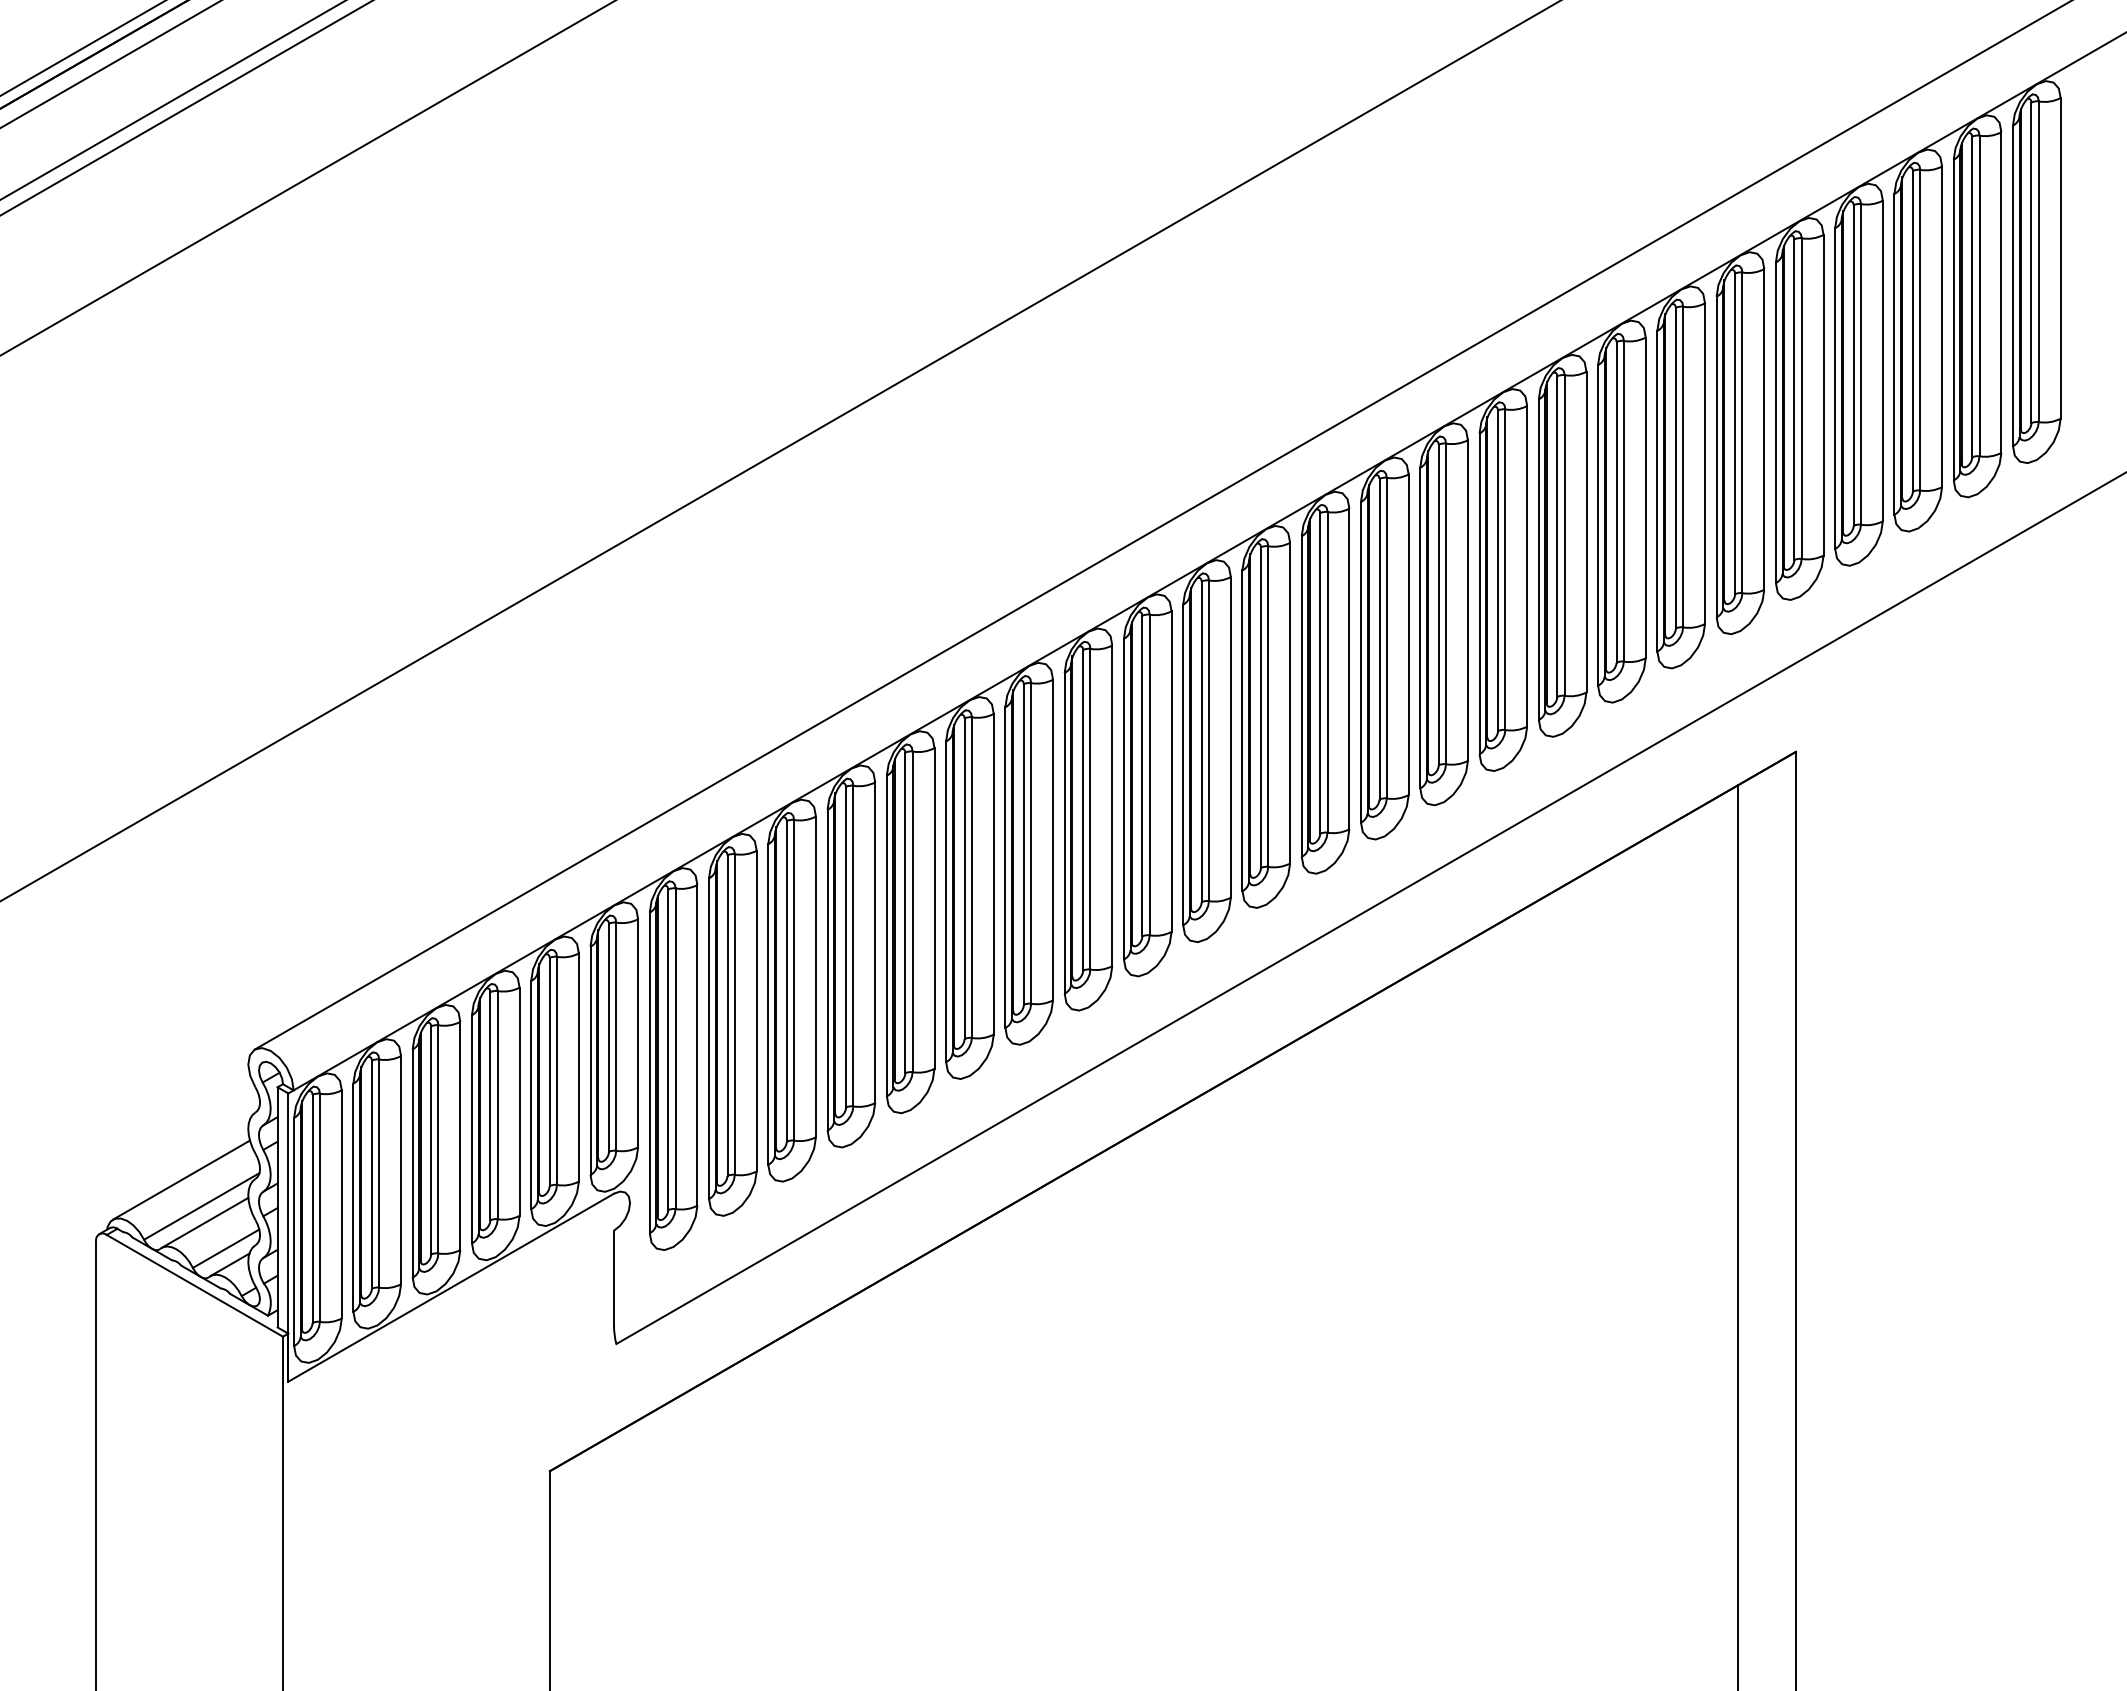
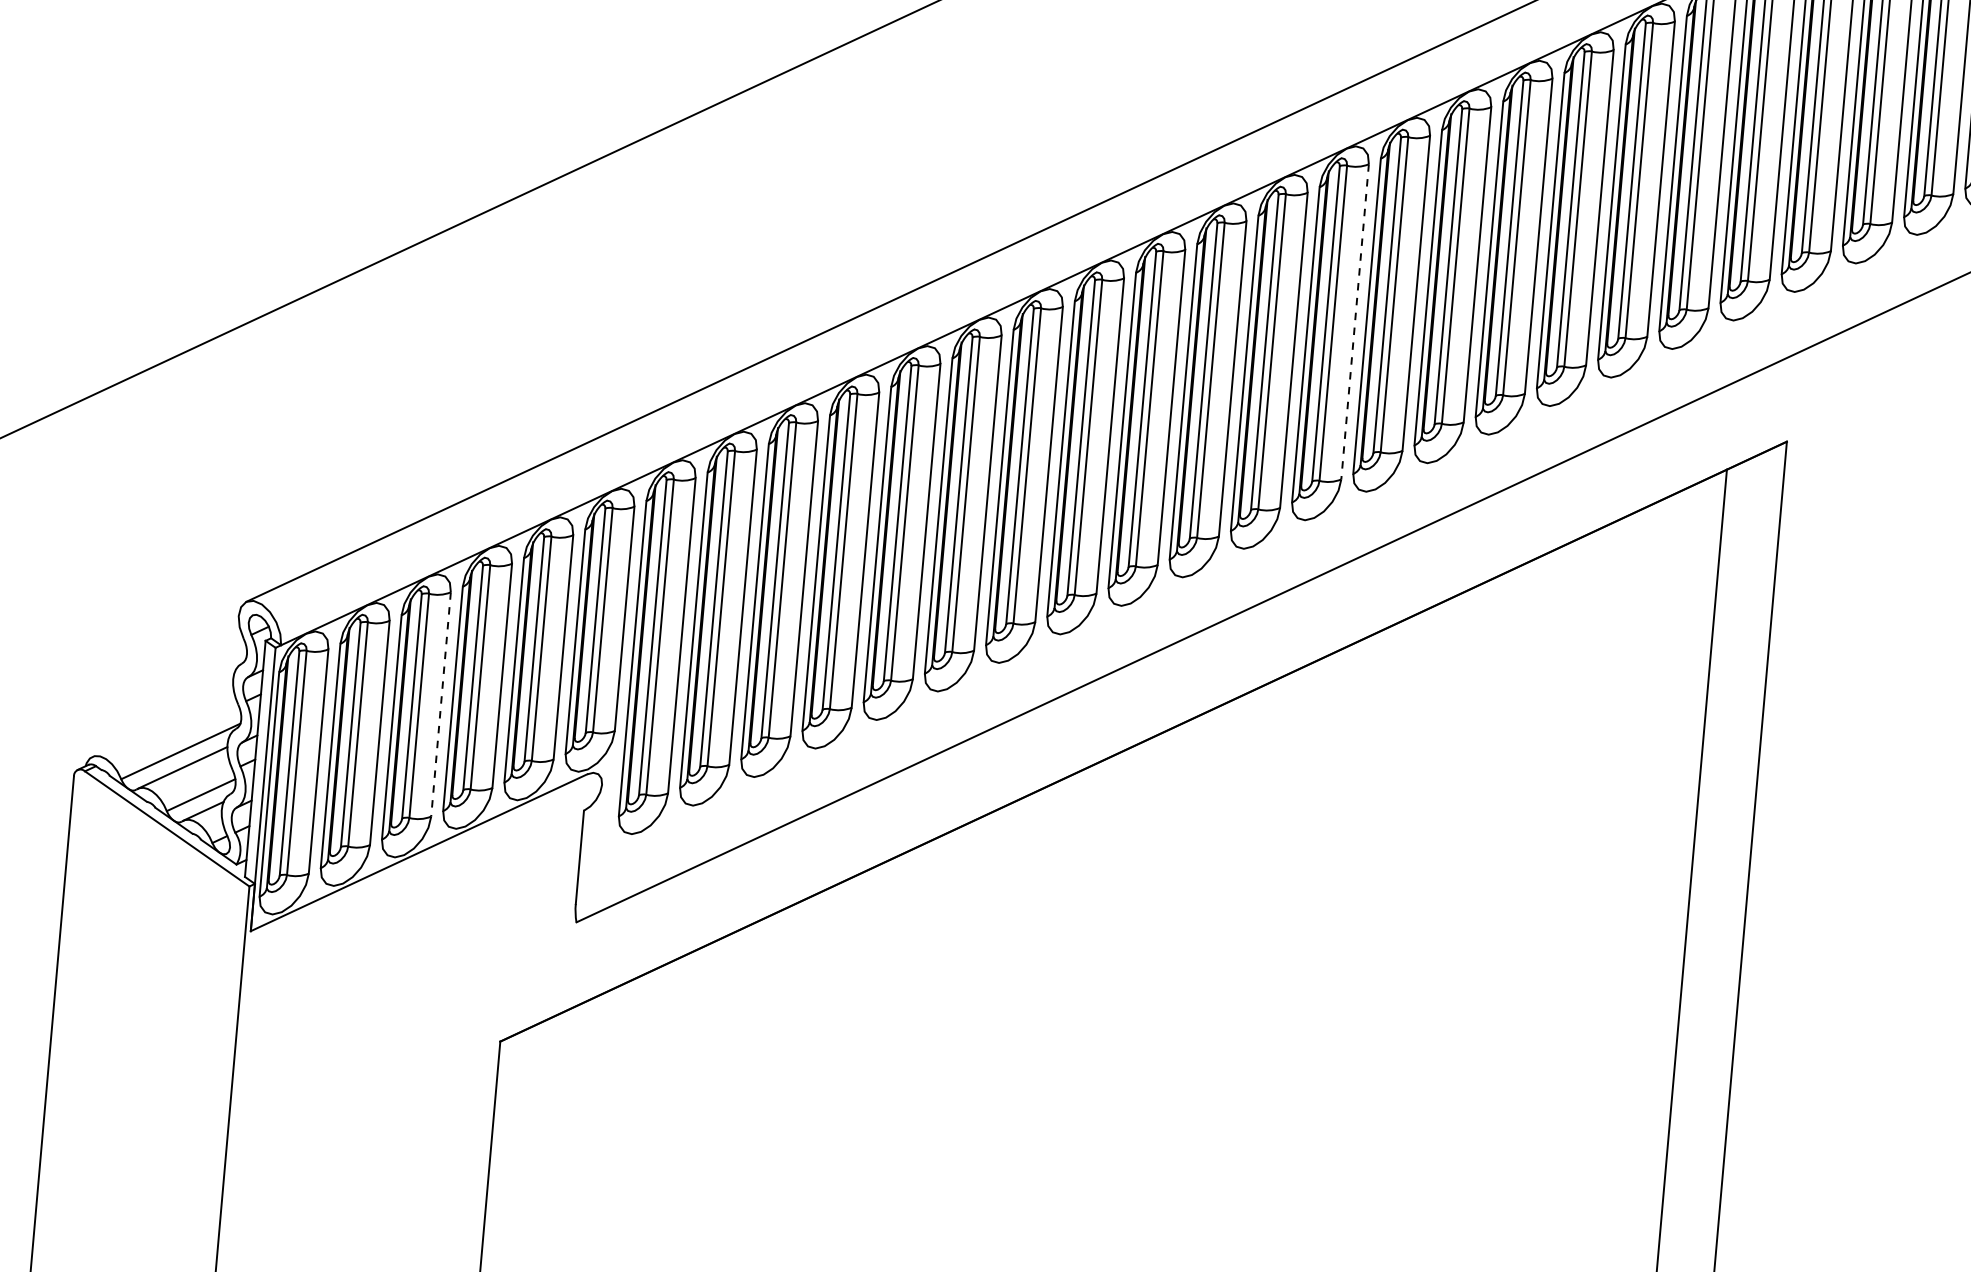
line: (1349, 669) -> (1355, 322), solid -> dashed
line: (460, 1136) -> (441, 704), solid -> dashed
line: (180, 1179) -> (162, 723), removed

